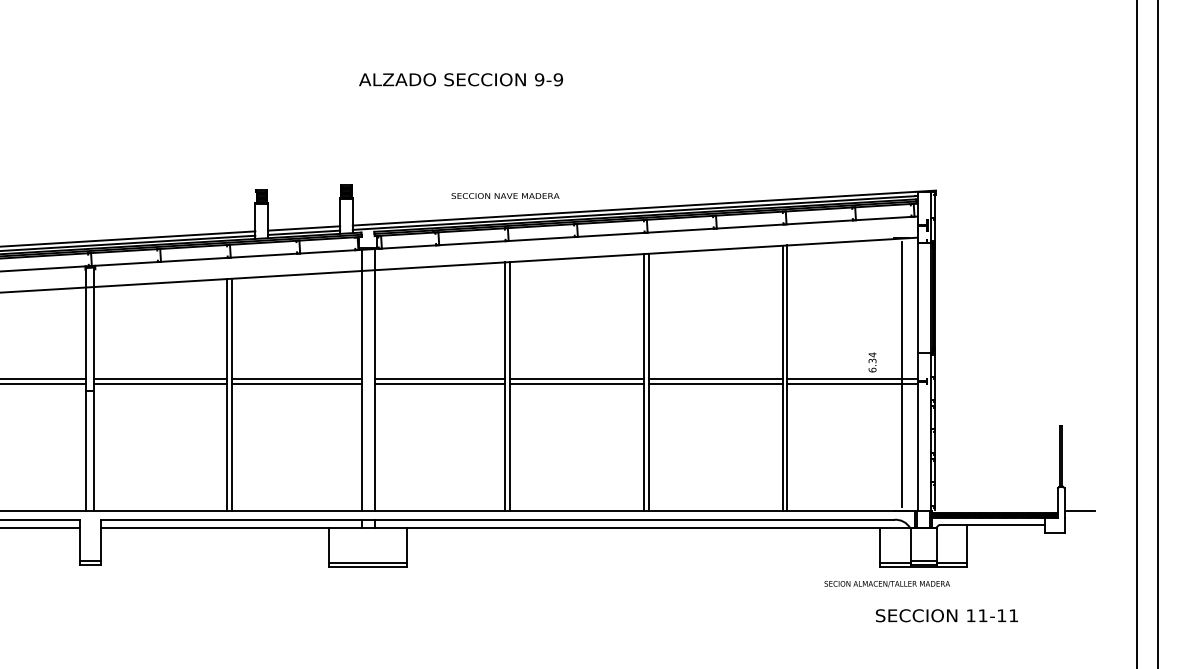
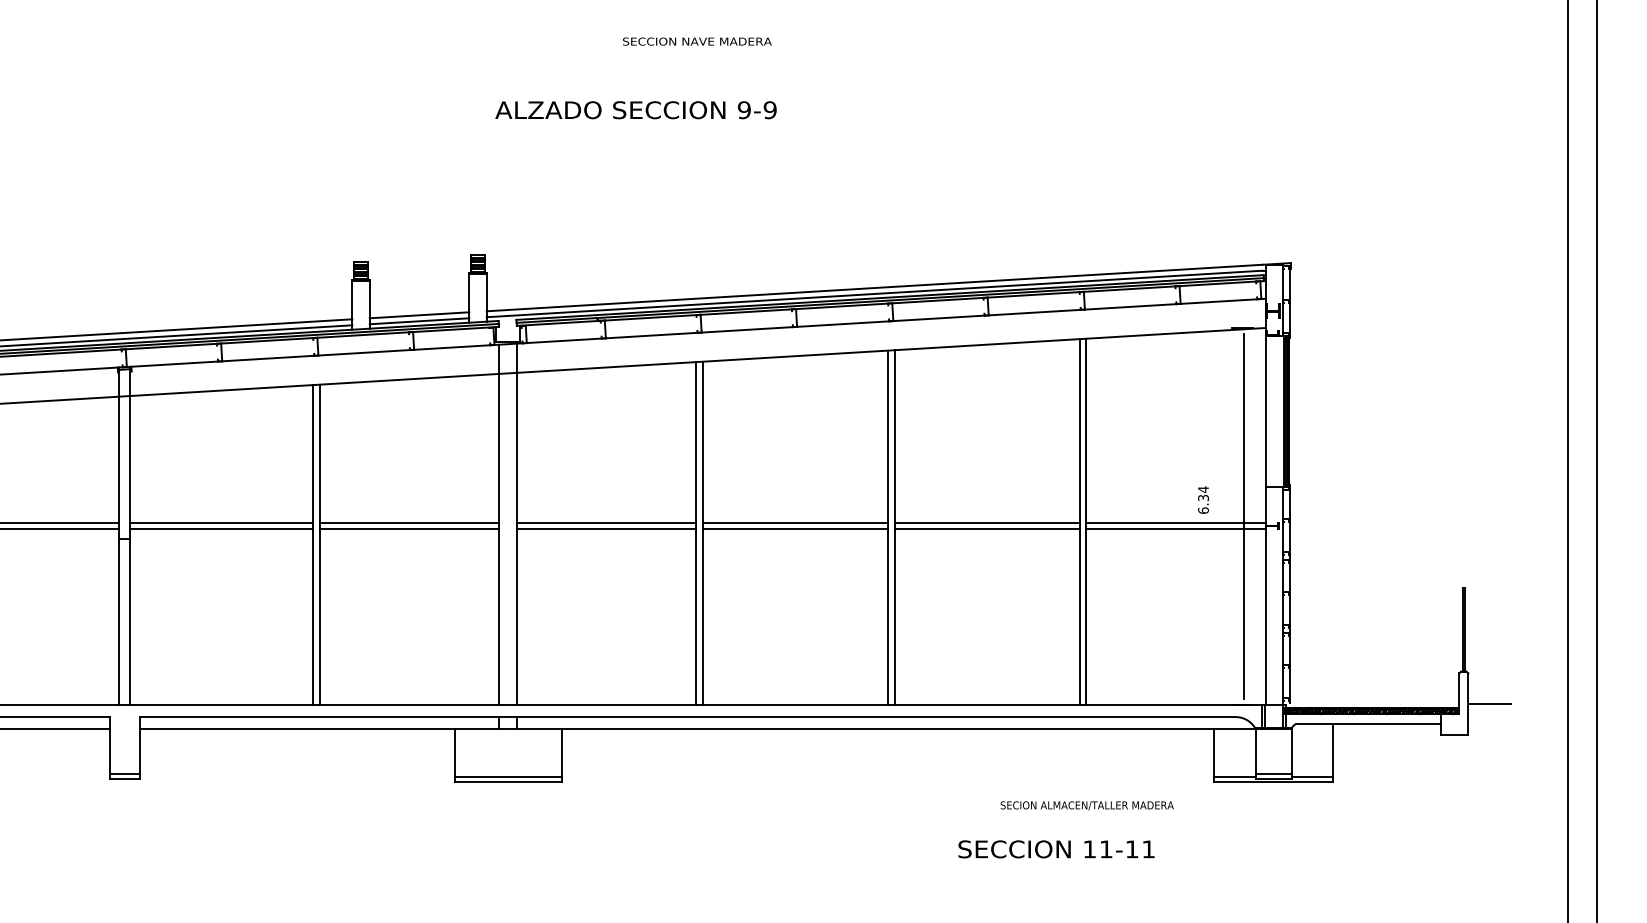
text: (505, 195) -> (697, 40), moved
text: (886, 584) -> (1086, 806), moved
text: (946, 615) -> (1055, 849), moved

